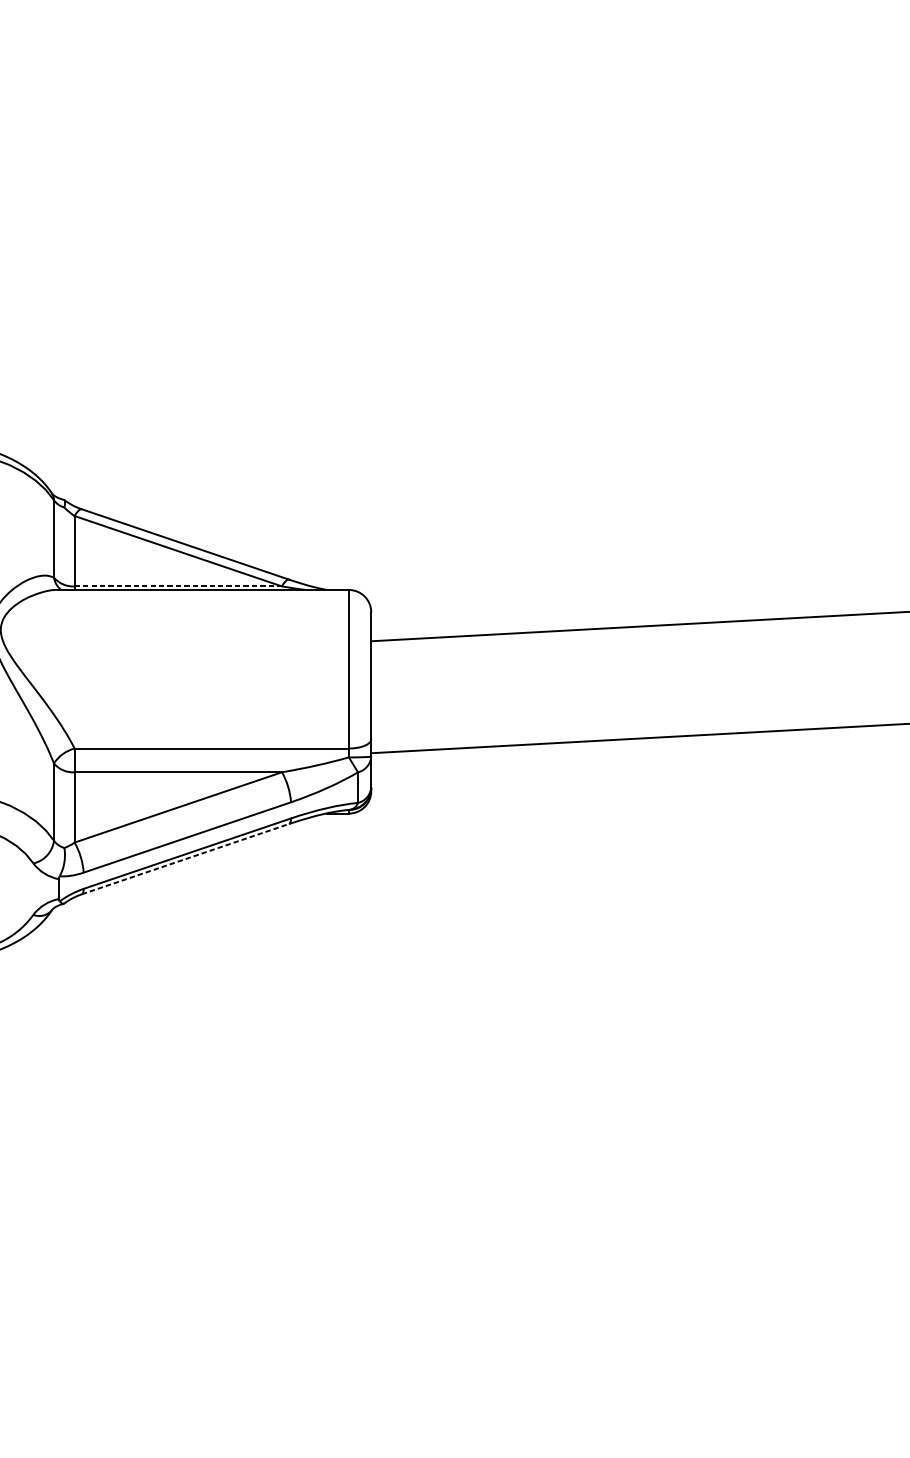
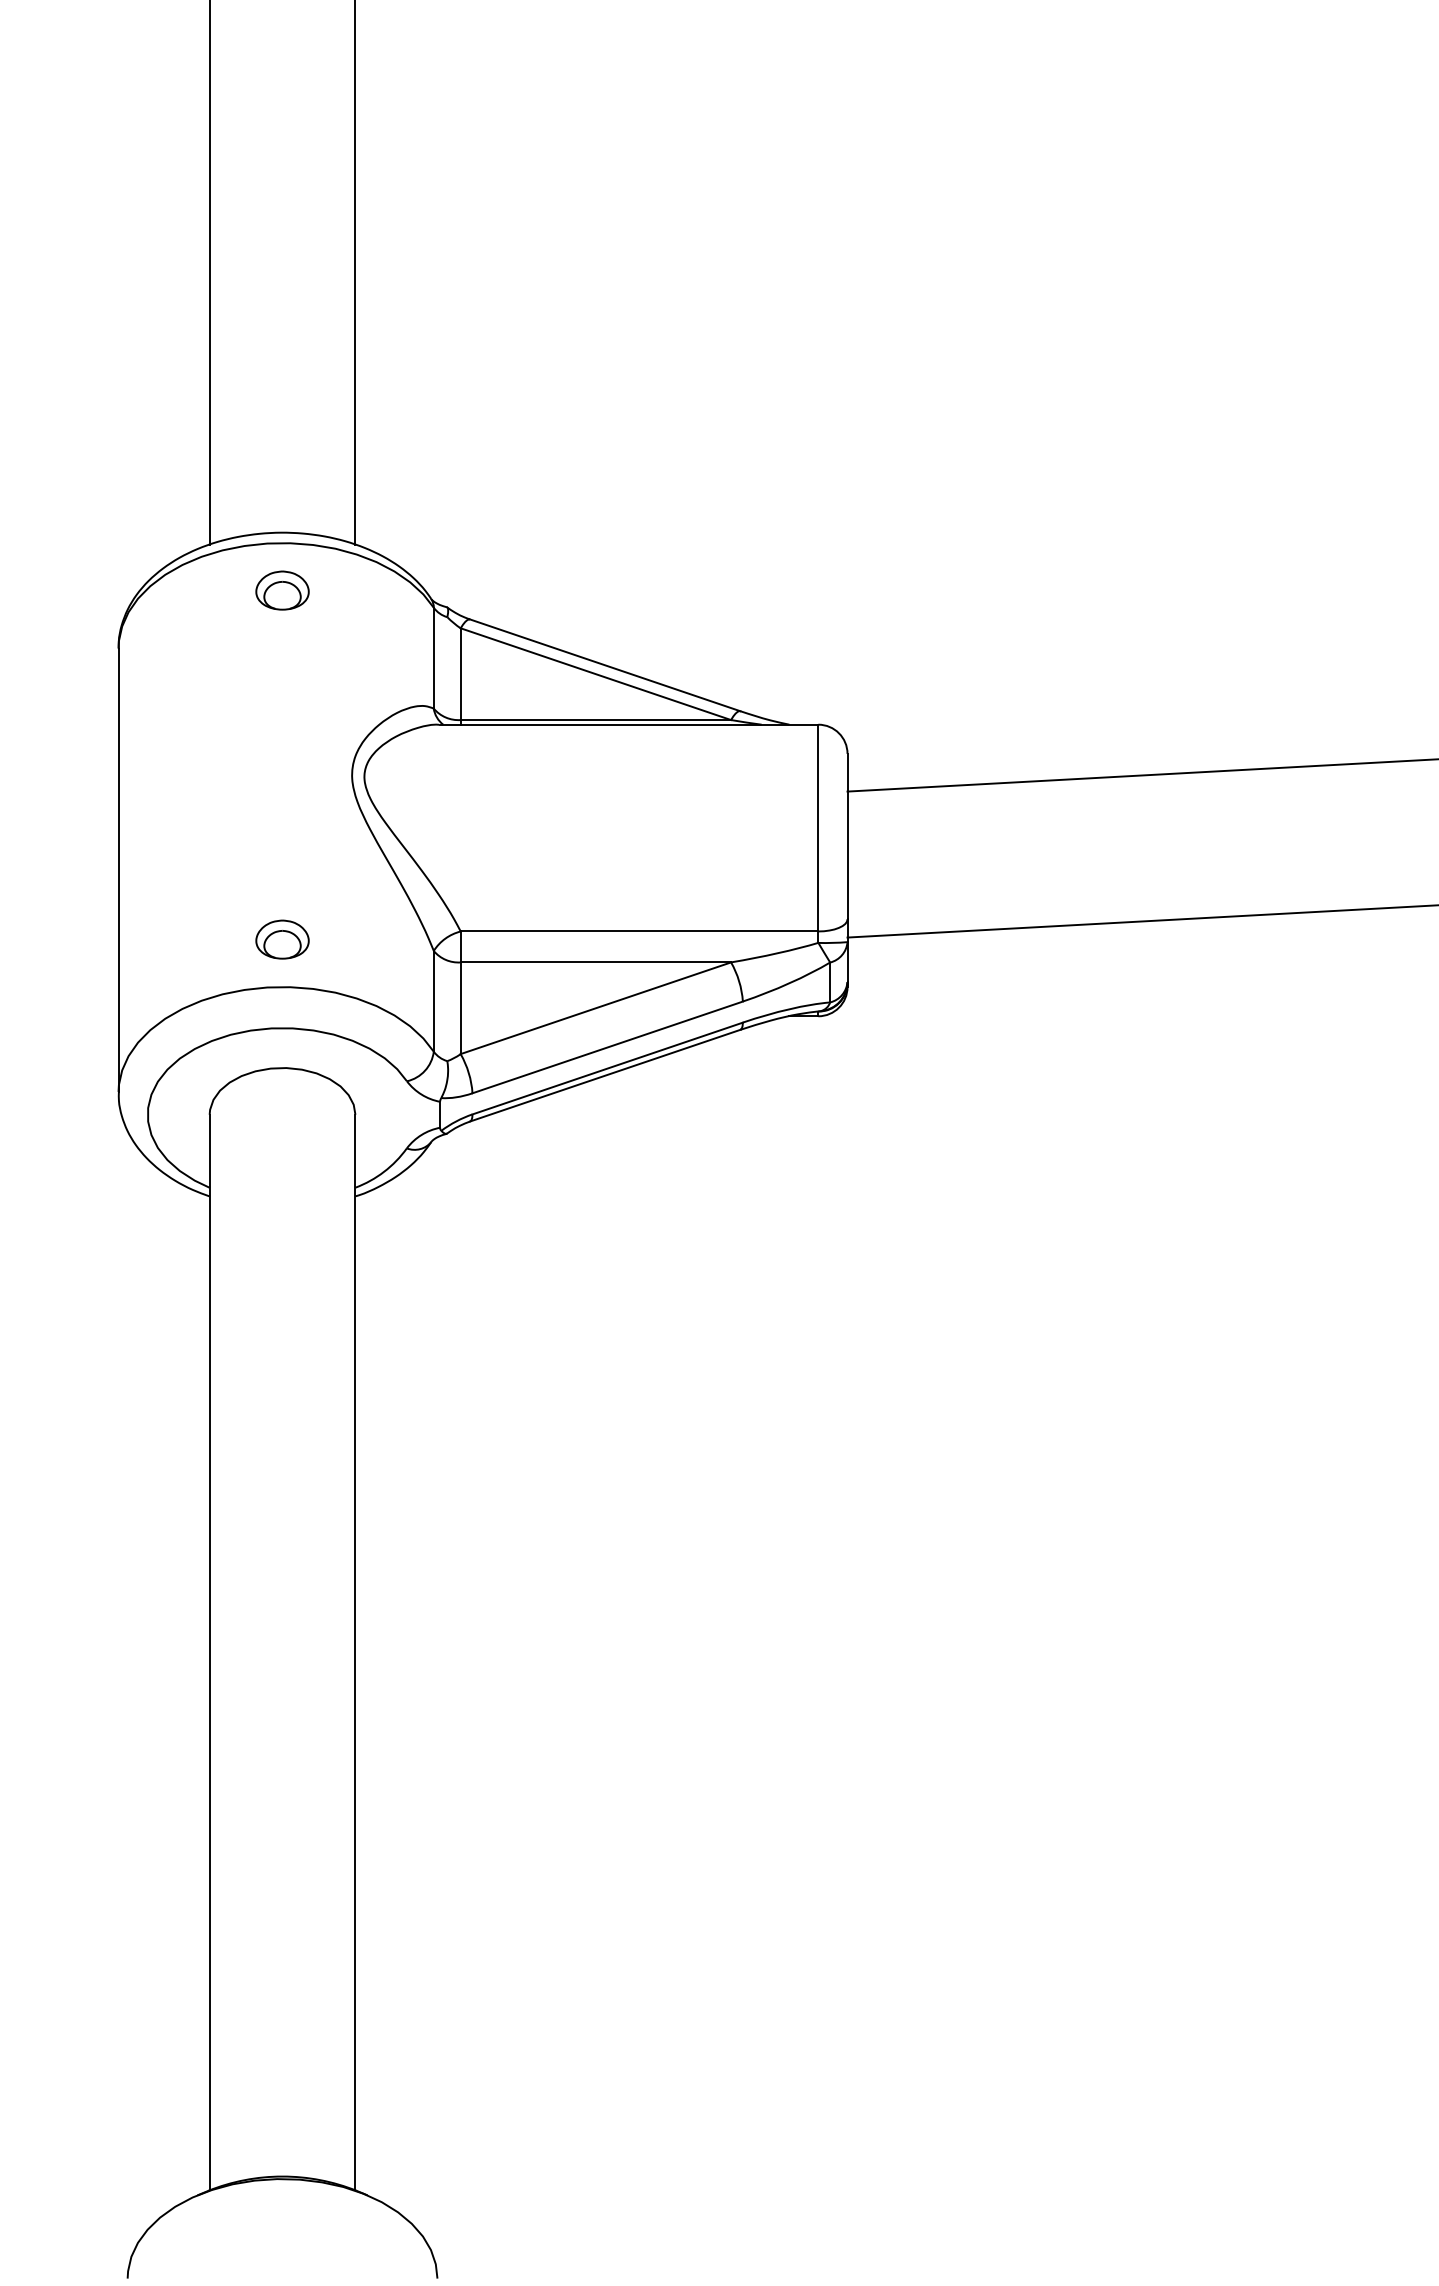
line: (178, 586) -> (596, 720), dashed -> solid
line: (185, 859) -> (605, 1075), dashed -> solid

